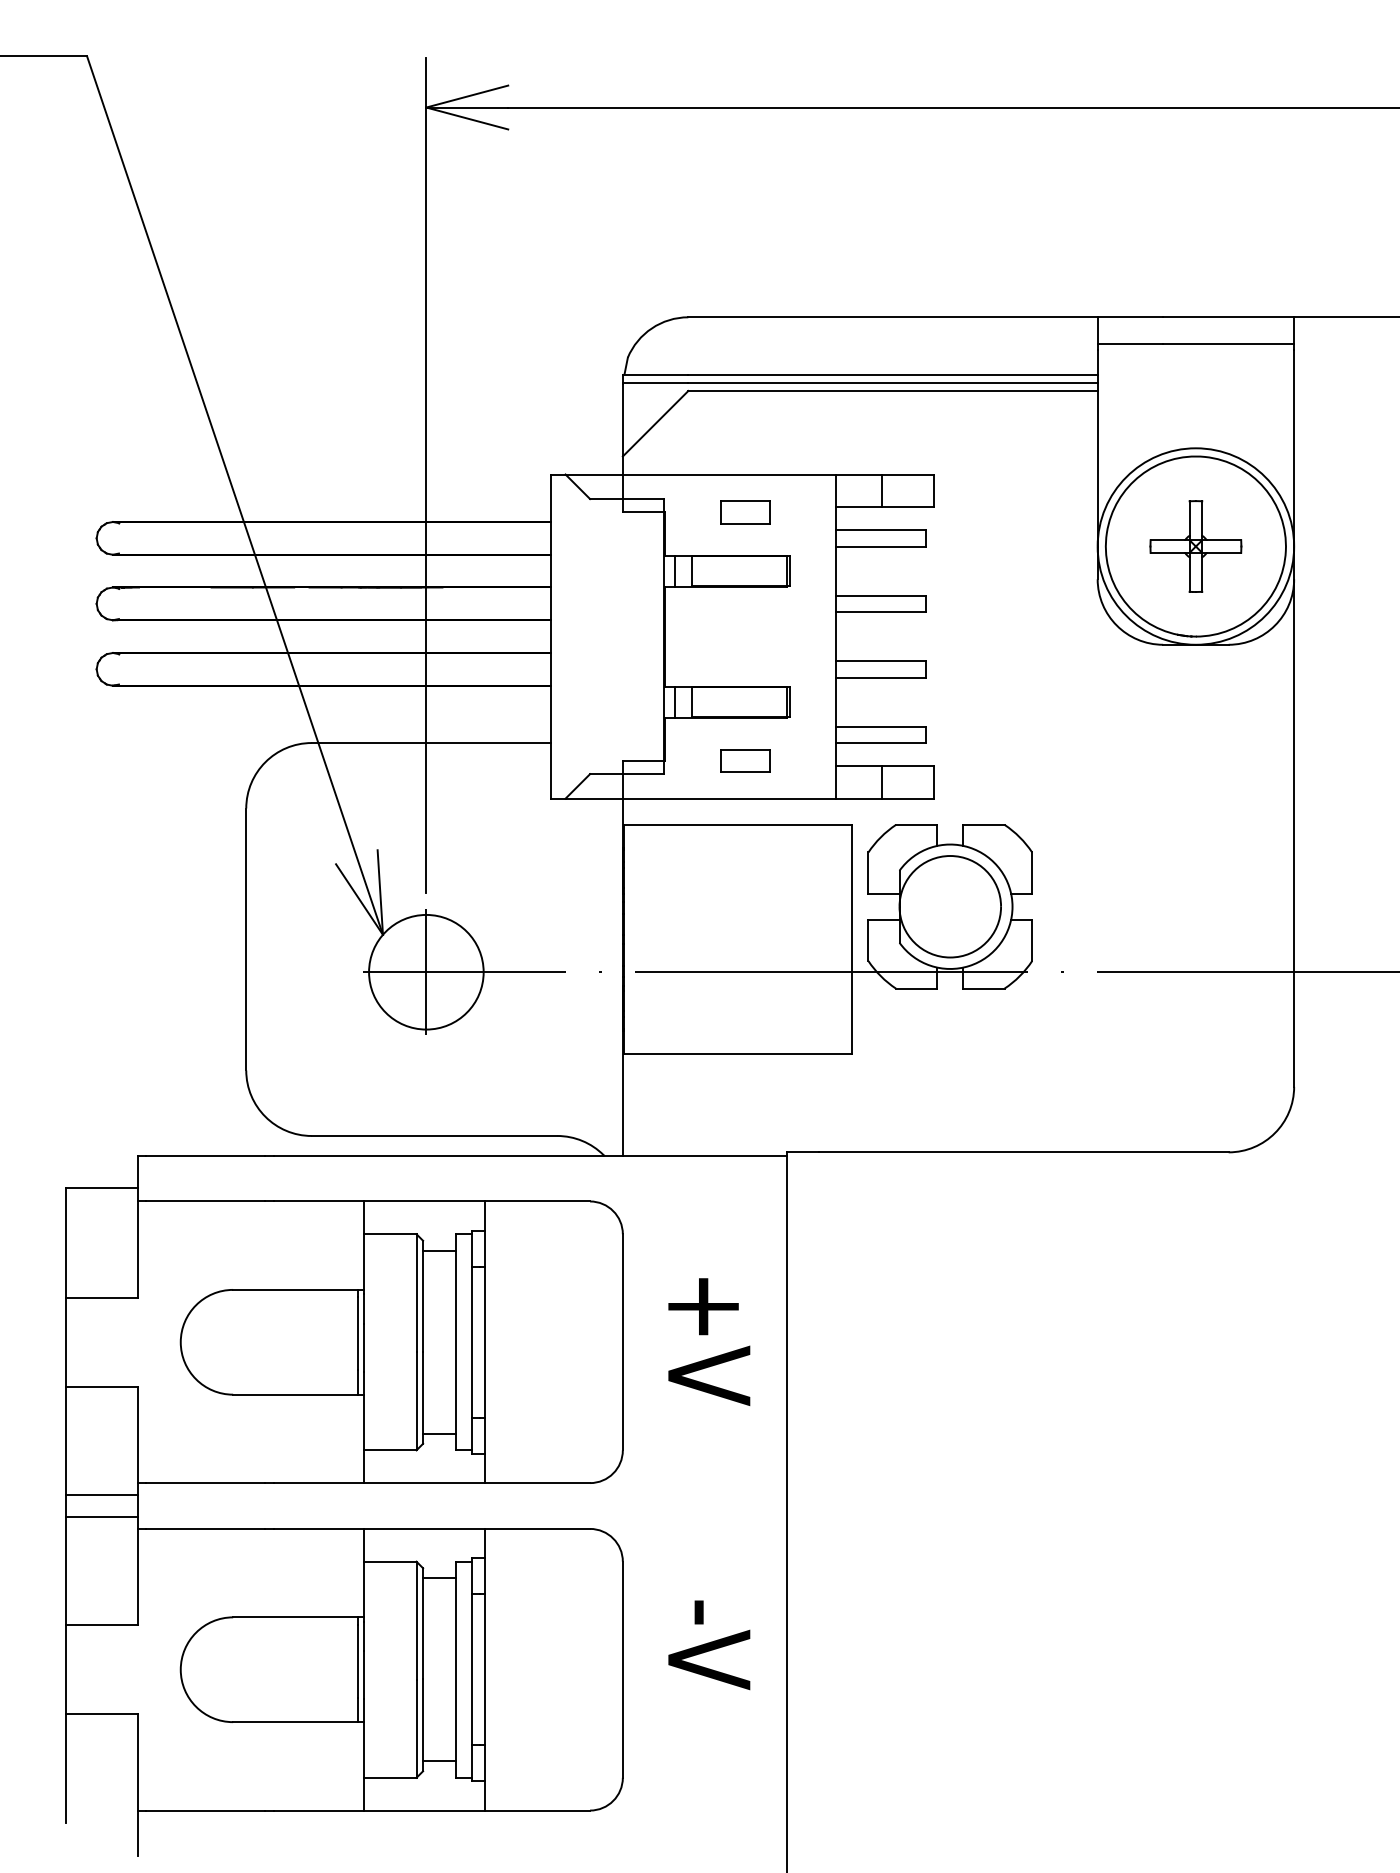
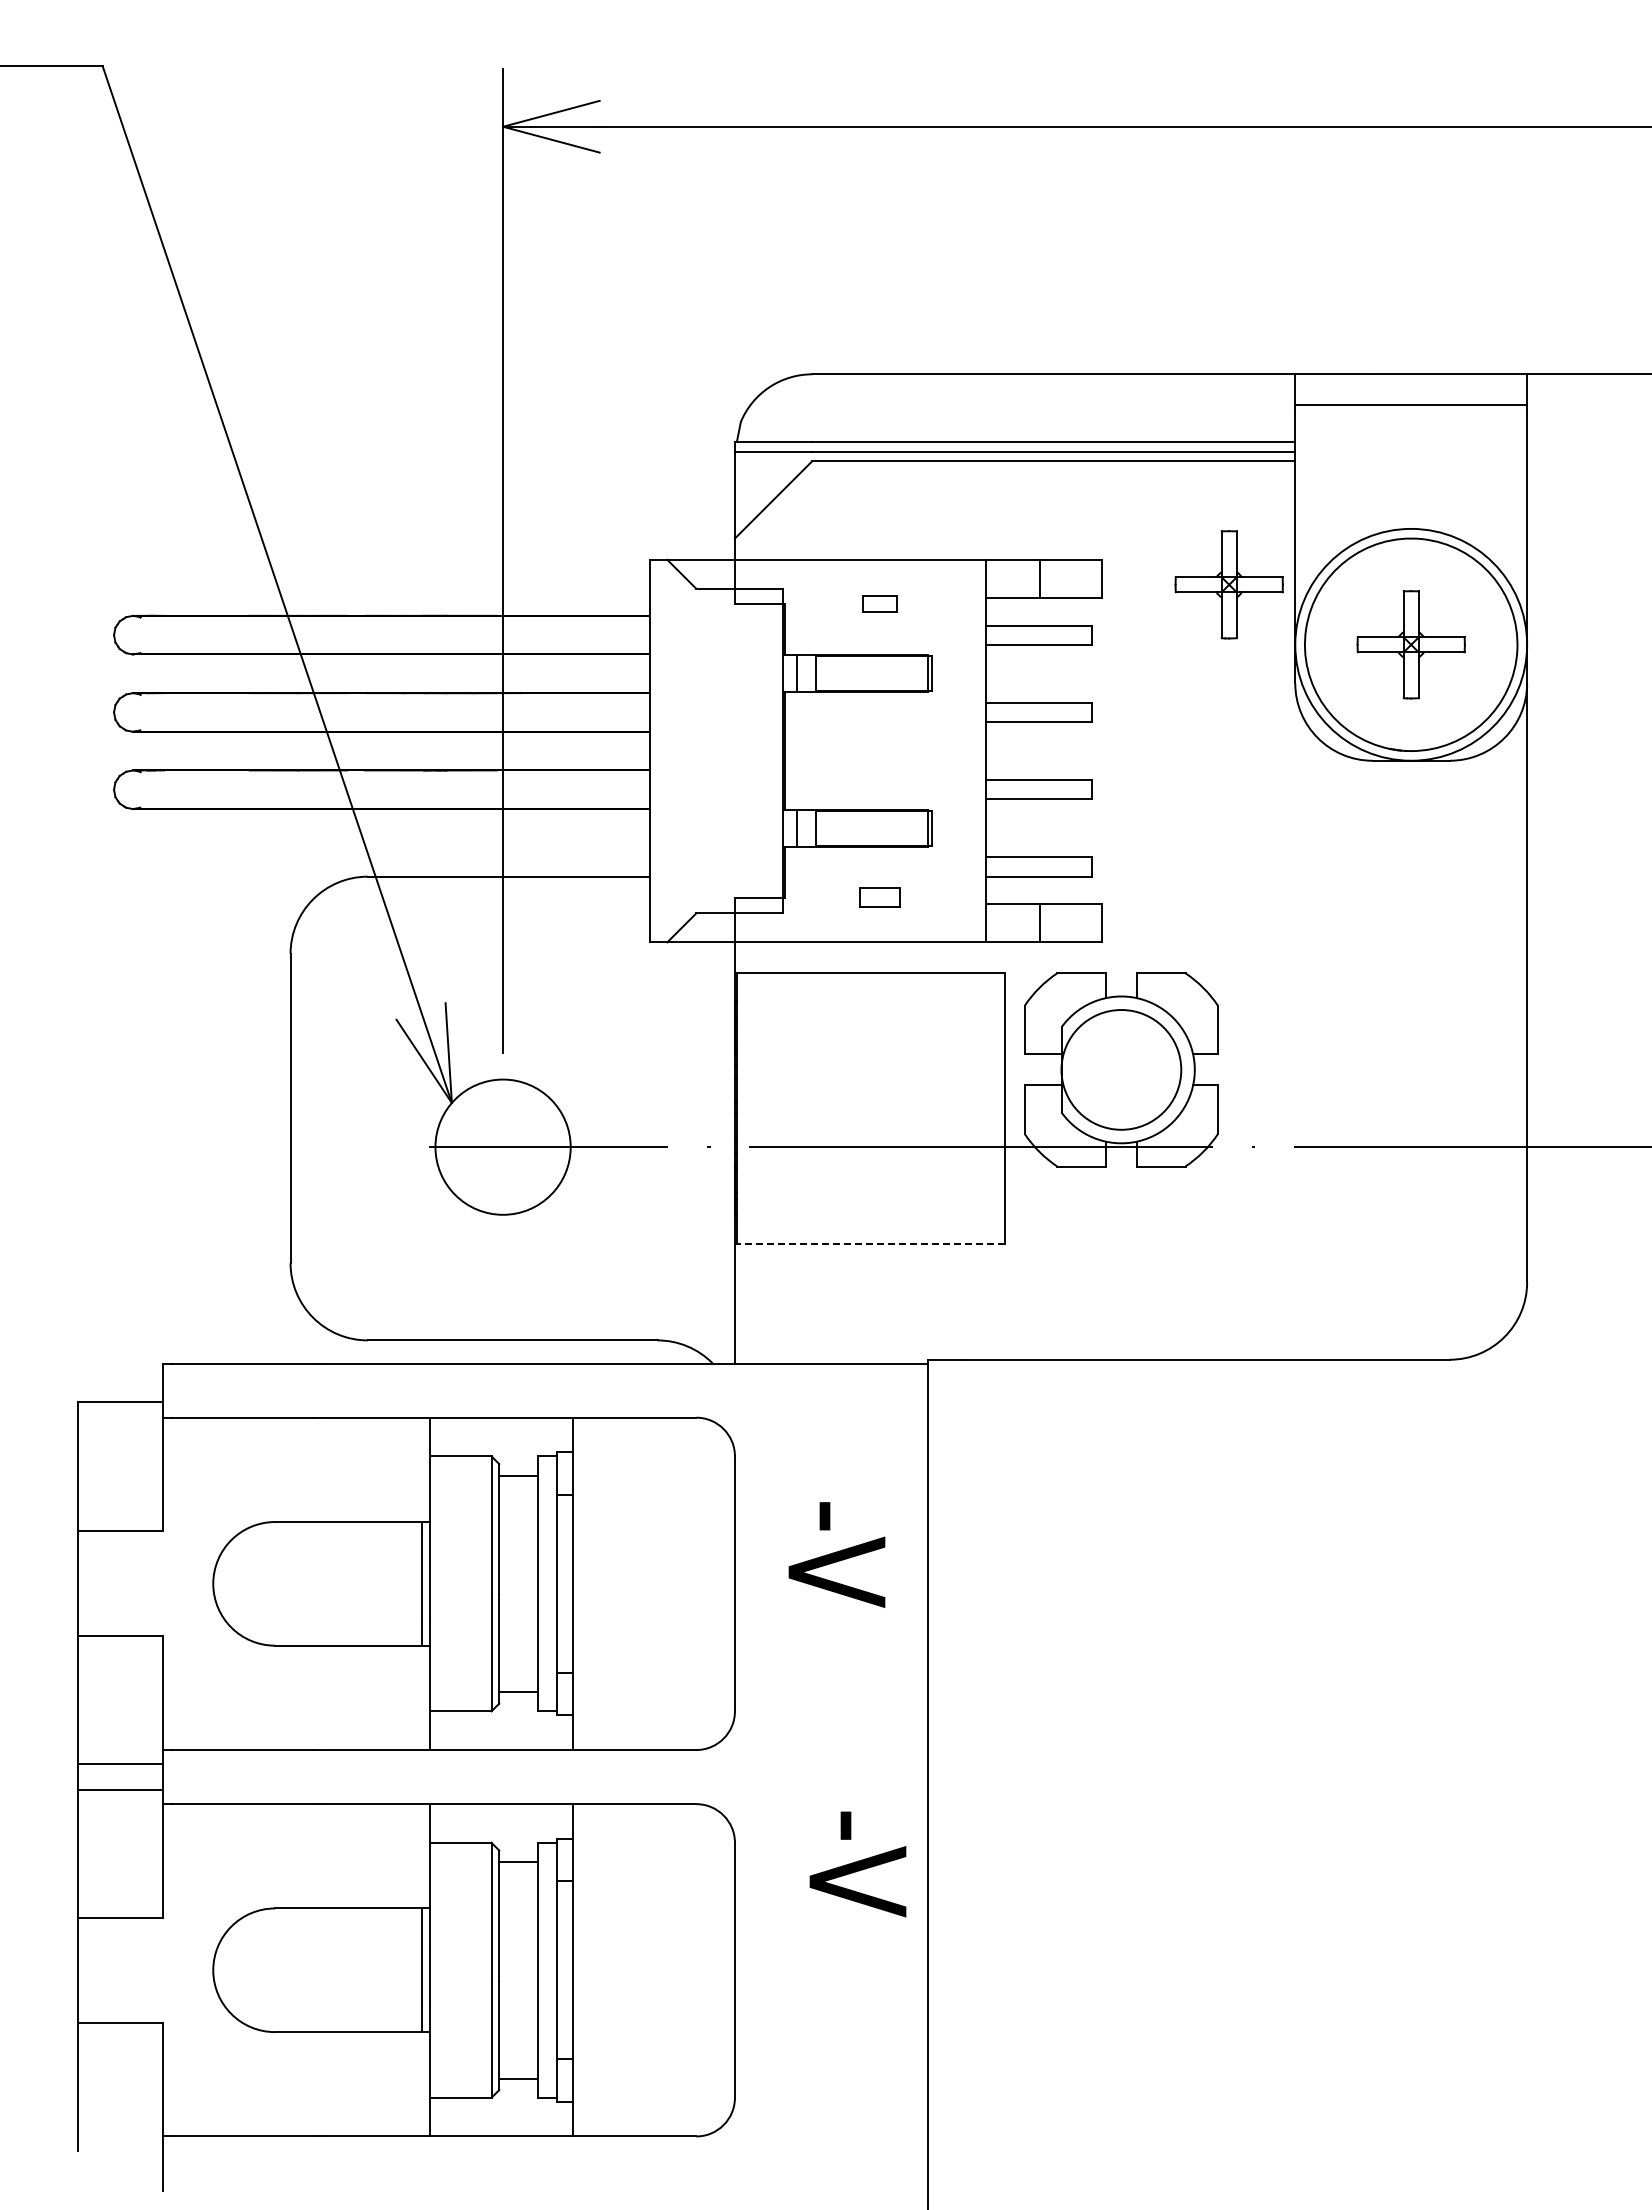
part: (1041, 495) -> (1228, 584), added
part: (745, 512) -> (879, 604), size x0.6
part: (745, 760) -> (879, 897), size x0.7
line: (426, 971) -> (503, 1146), removed
line: (737, 1053) -> (870, 1243), solid -> dashed
text: (708, 1339) -> (836, 1580), +V -> -V
text: (708, 1645) -> (857, 1864), moved

